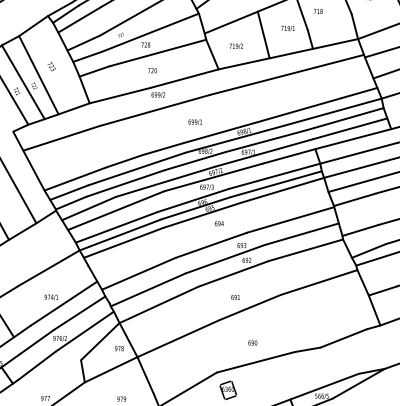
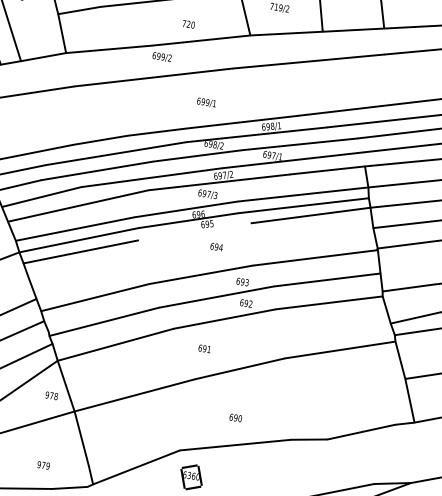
text: (152, 70) -> (188, 24), moved
line: (201, 215) -> (194, 231), removed
text: (235, 297) -> (204, 348), moved

